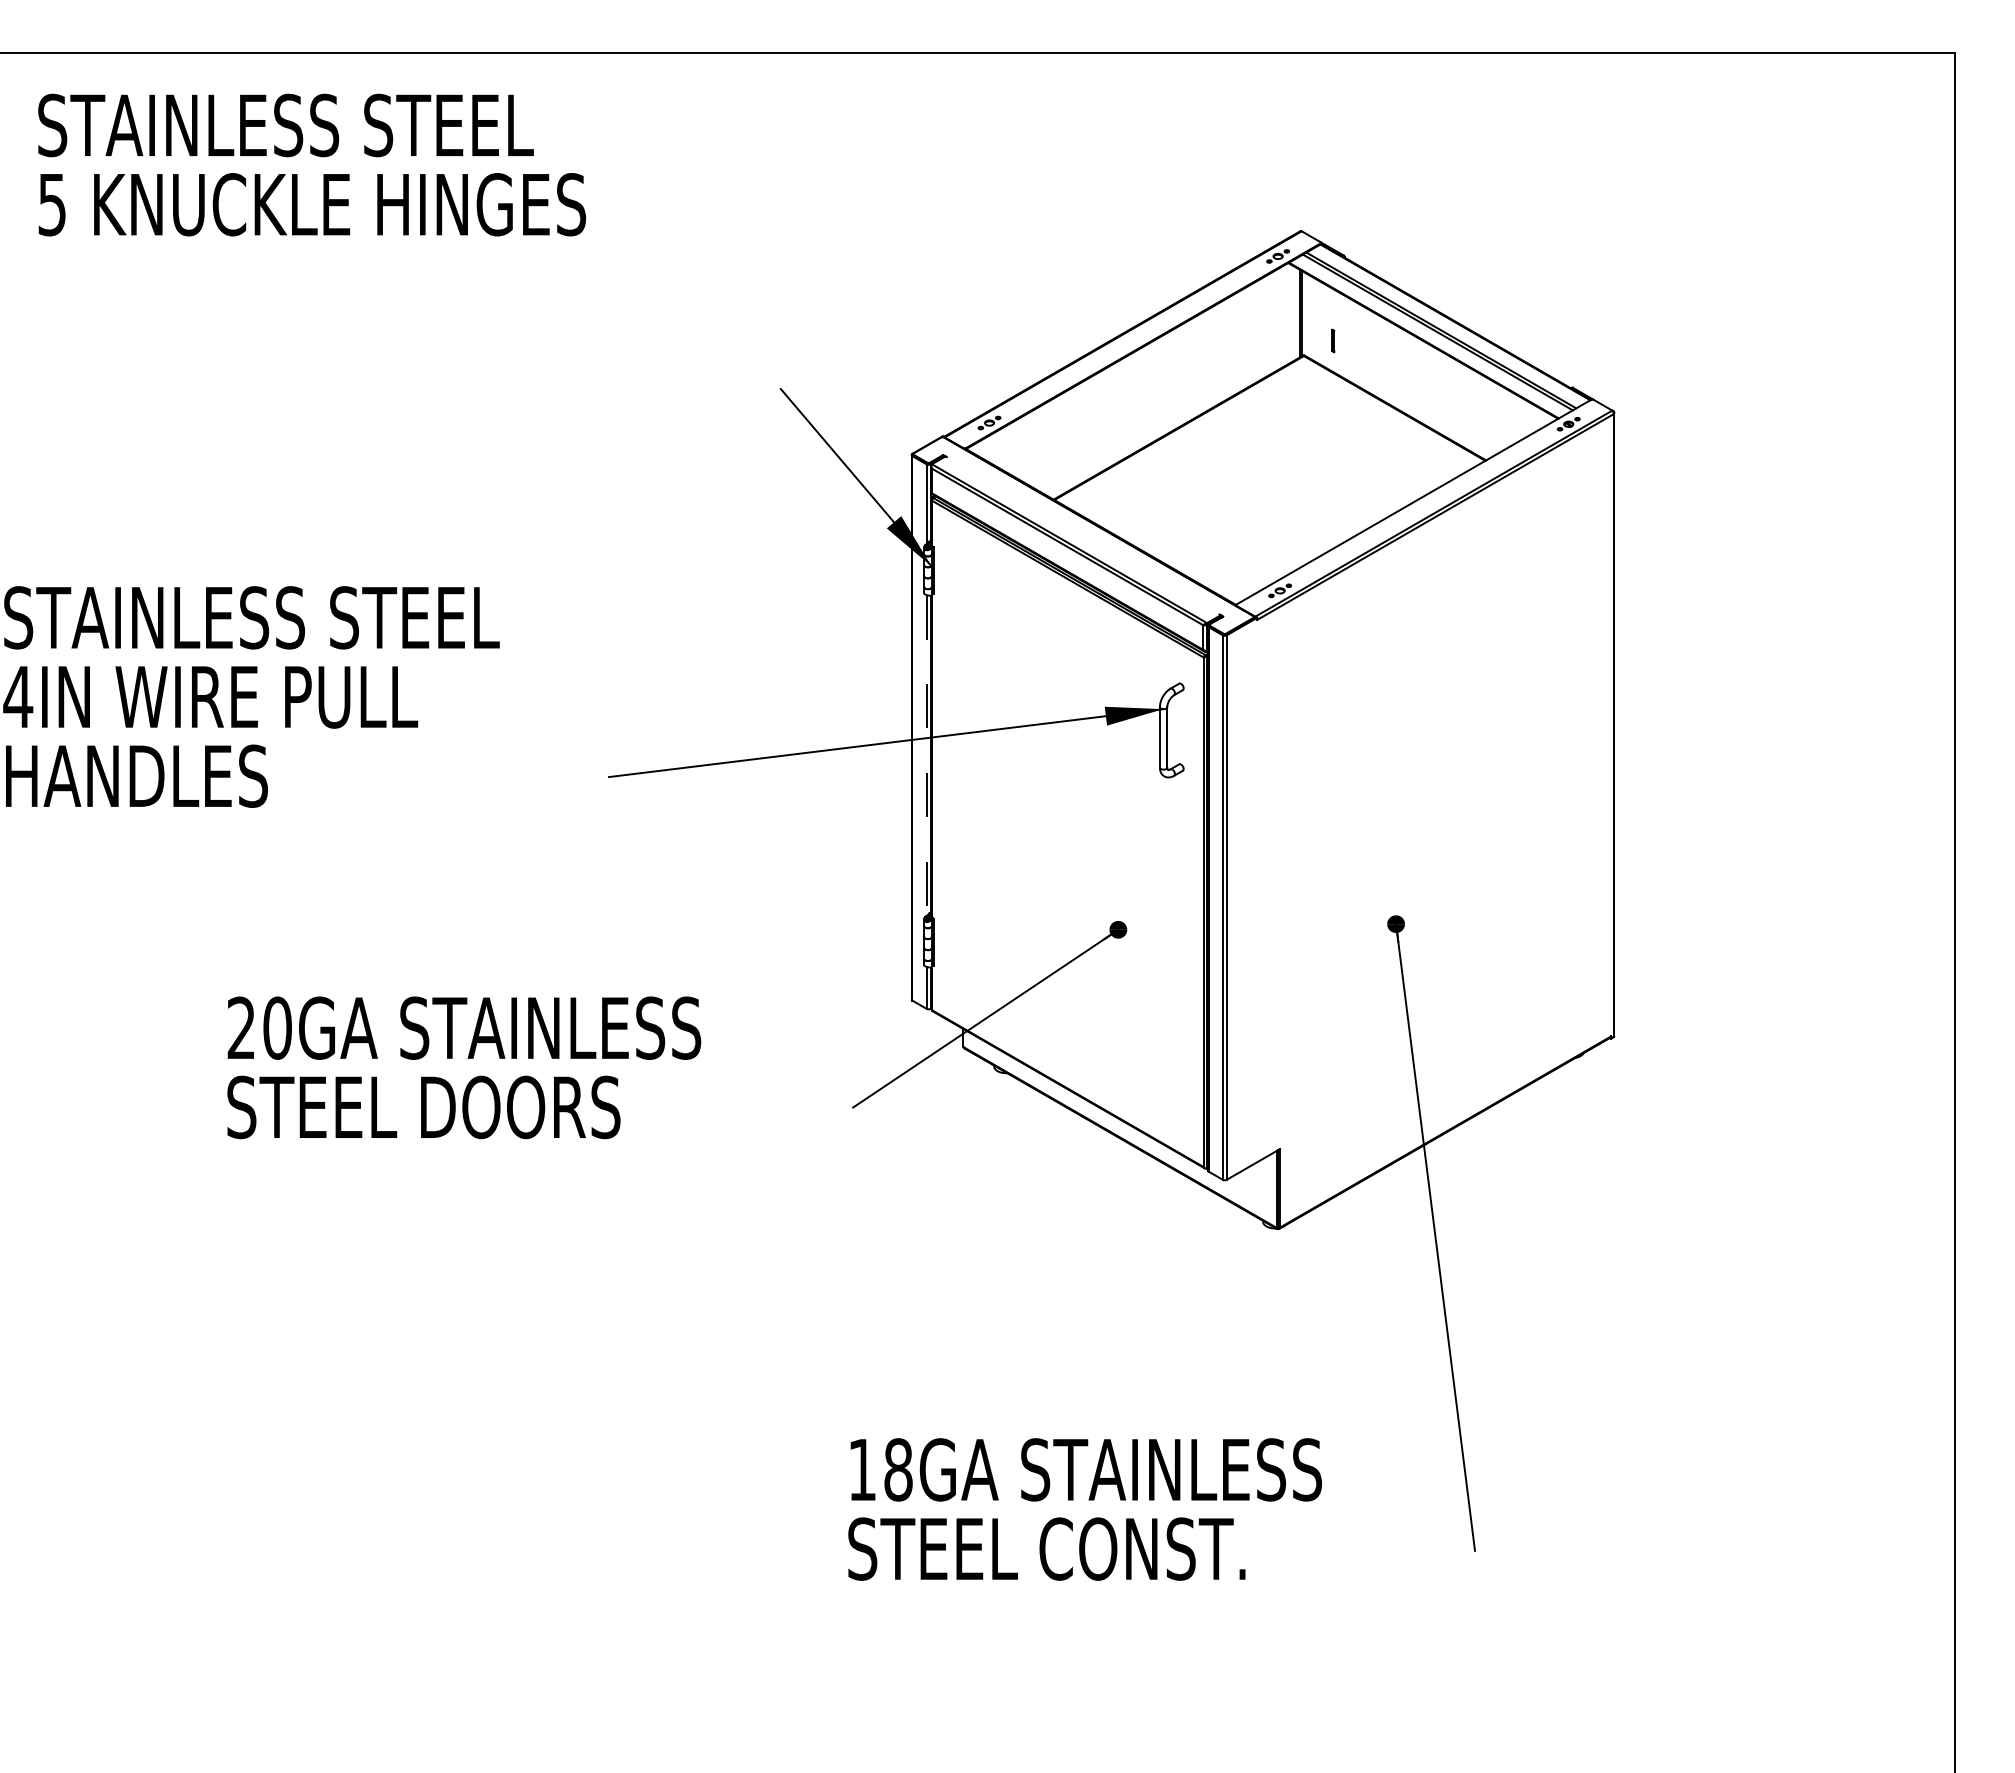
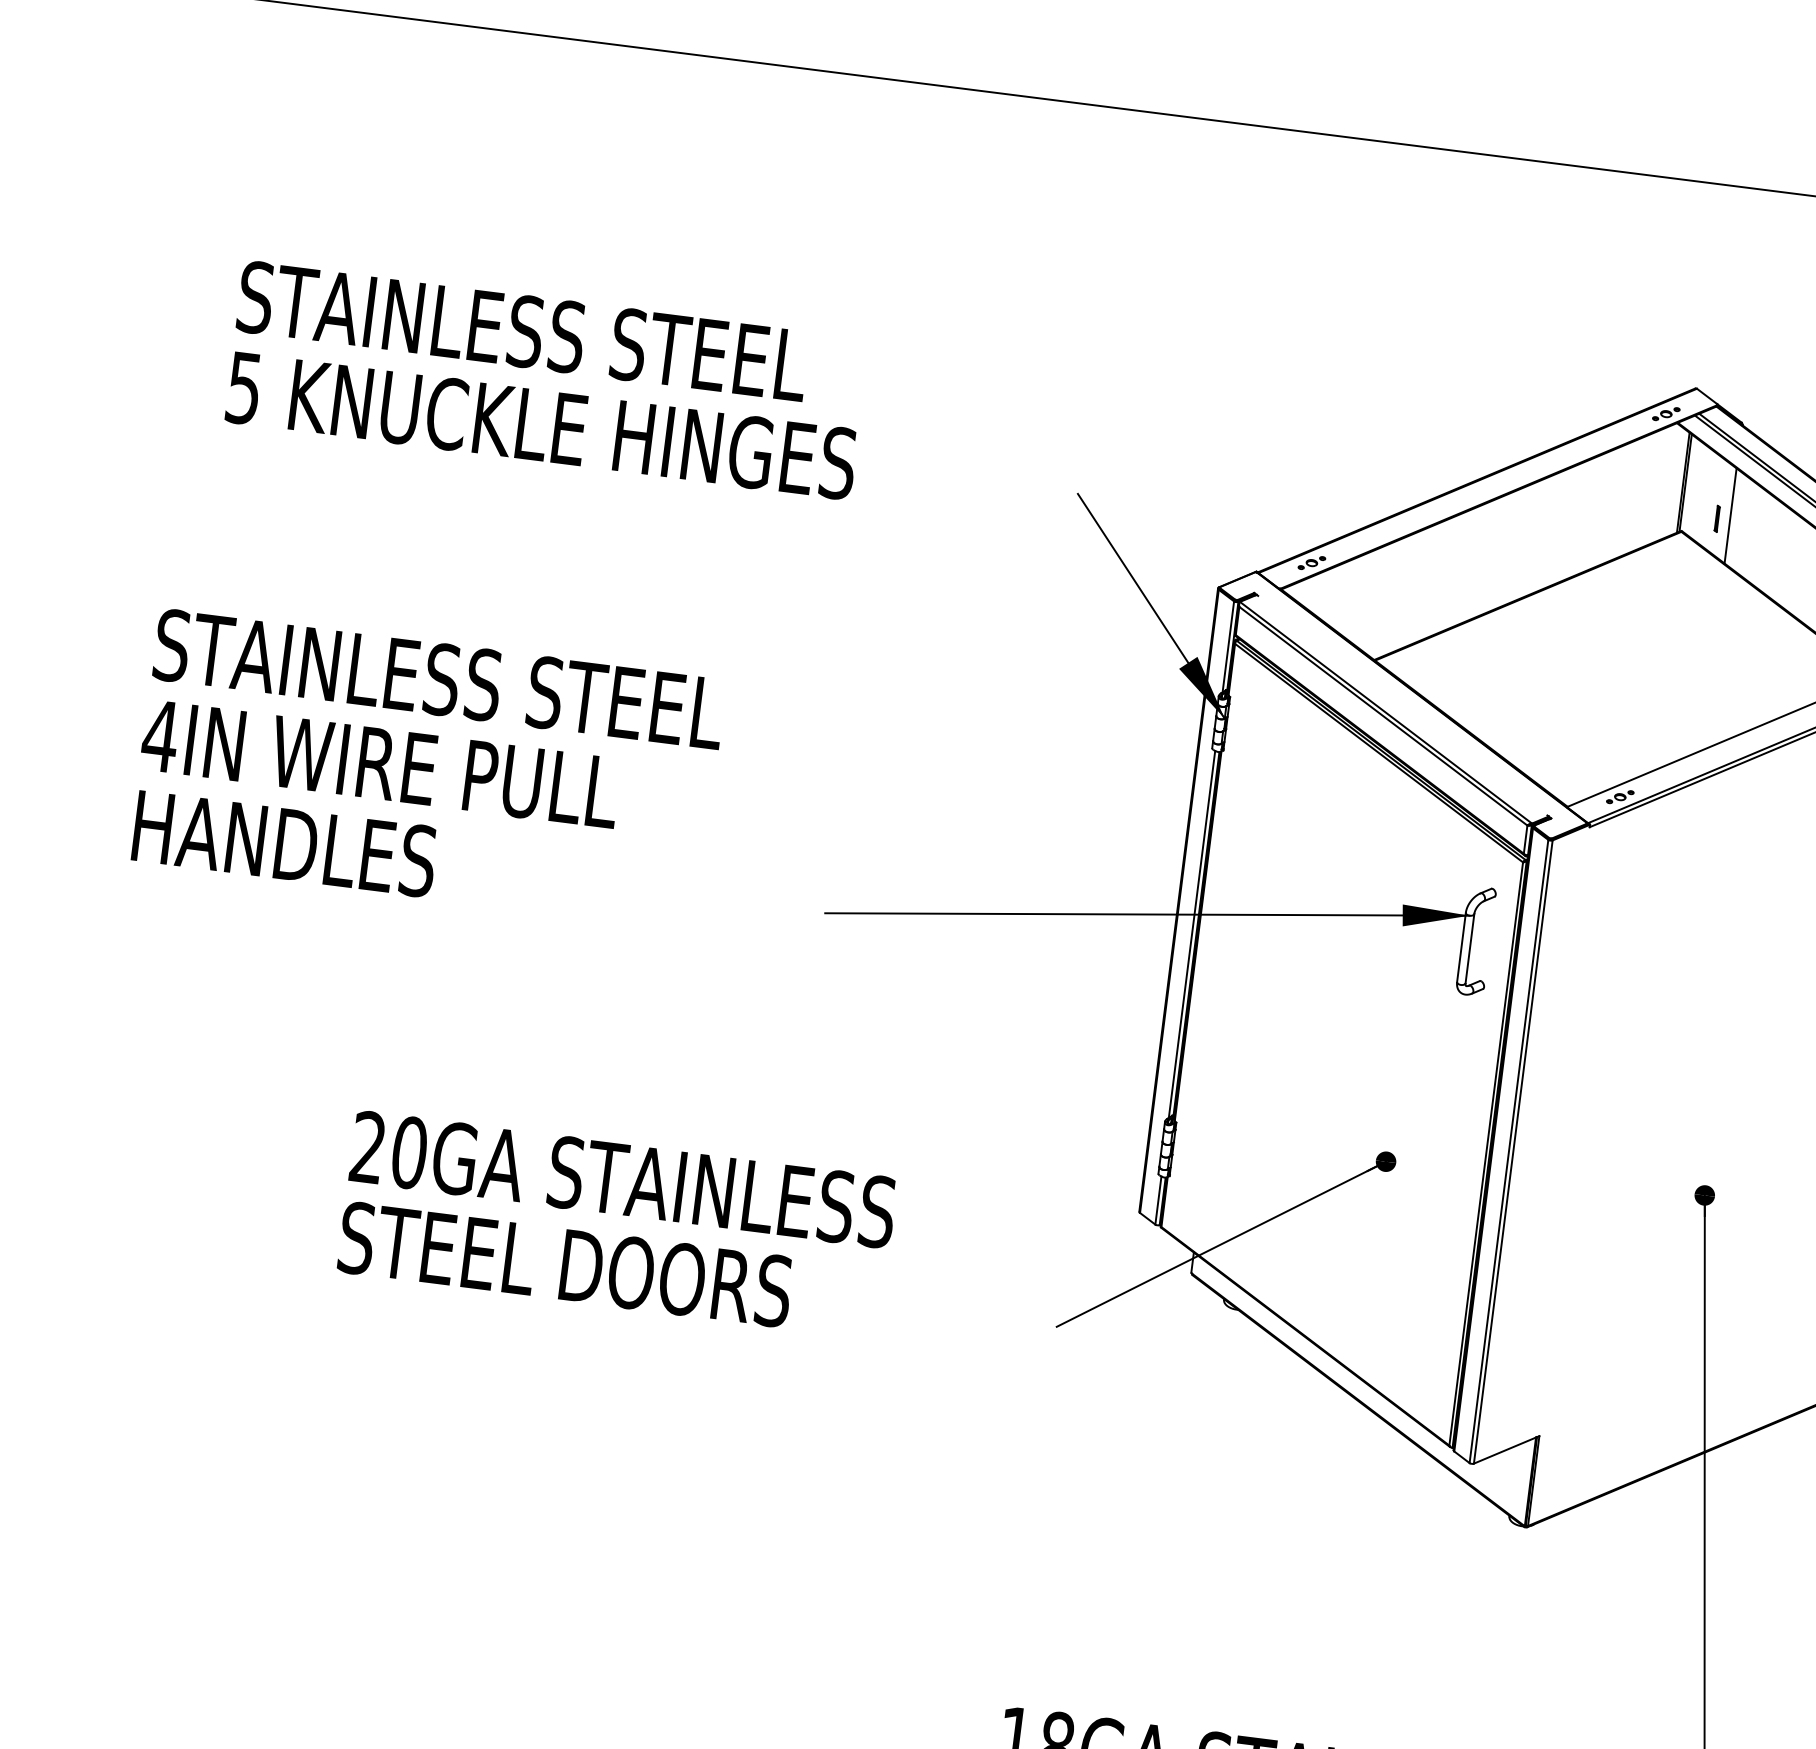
text: (311, 164) -> (546, 379), moved
line: (1344, 336) -> (1730, 515), added
line: (926, 755) -> (1191, 934), dashed -> solid

